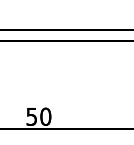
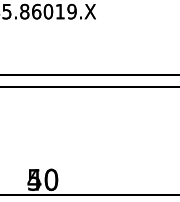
text: (31, 116) -> (34, 179), 50 -> 40

